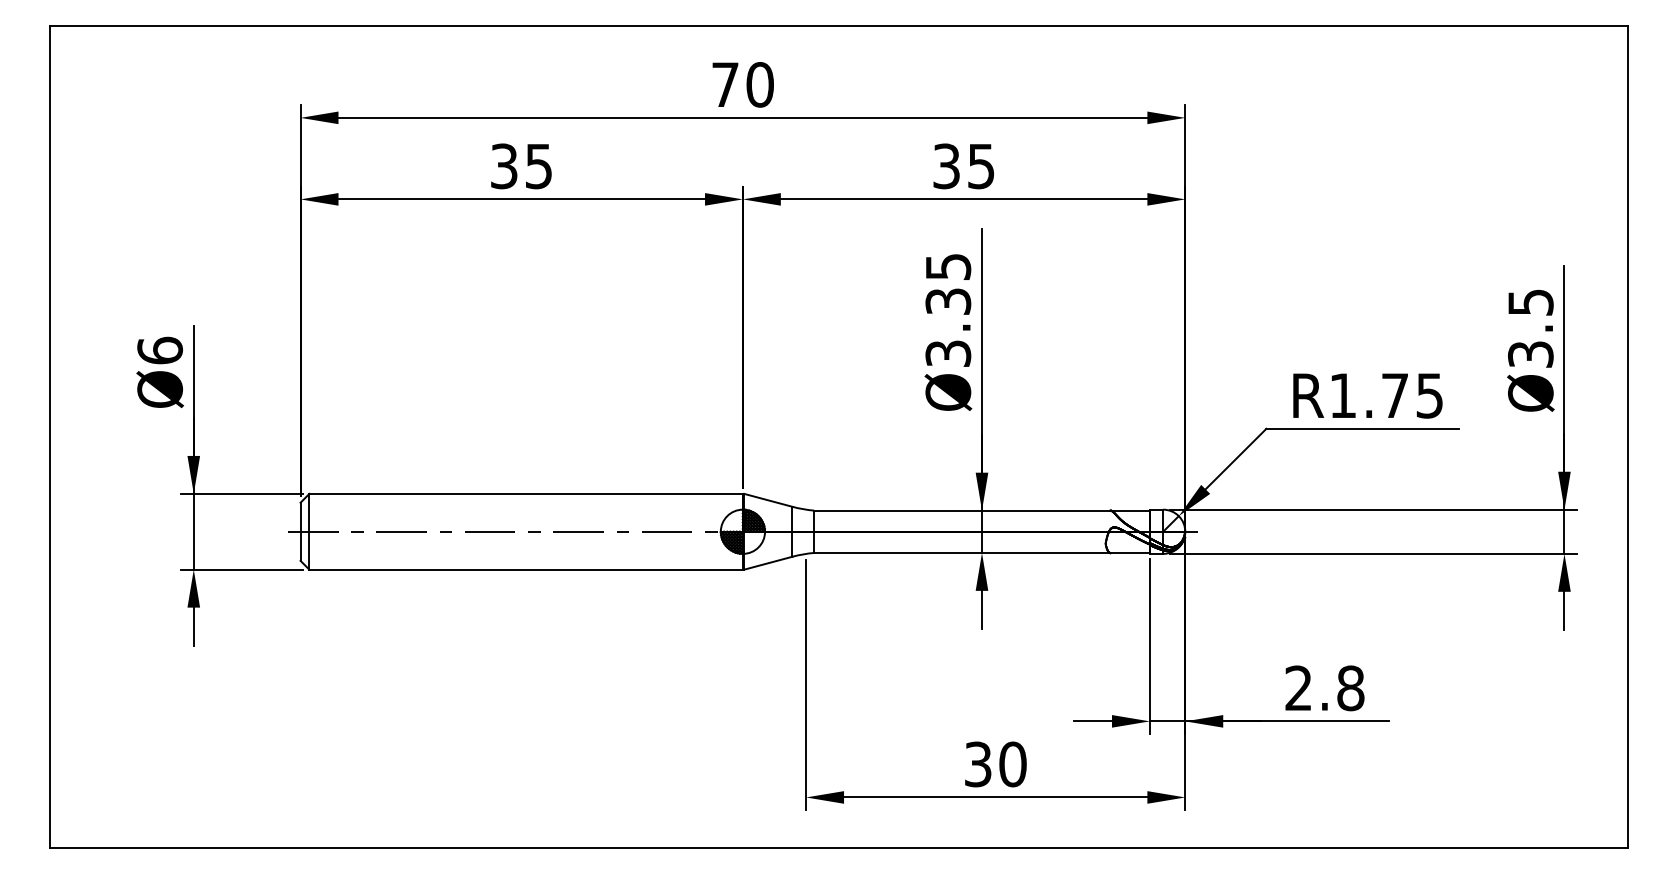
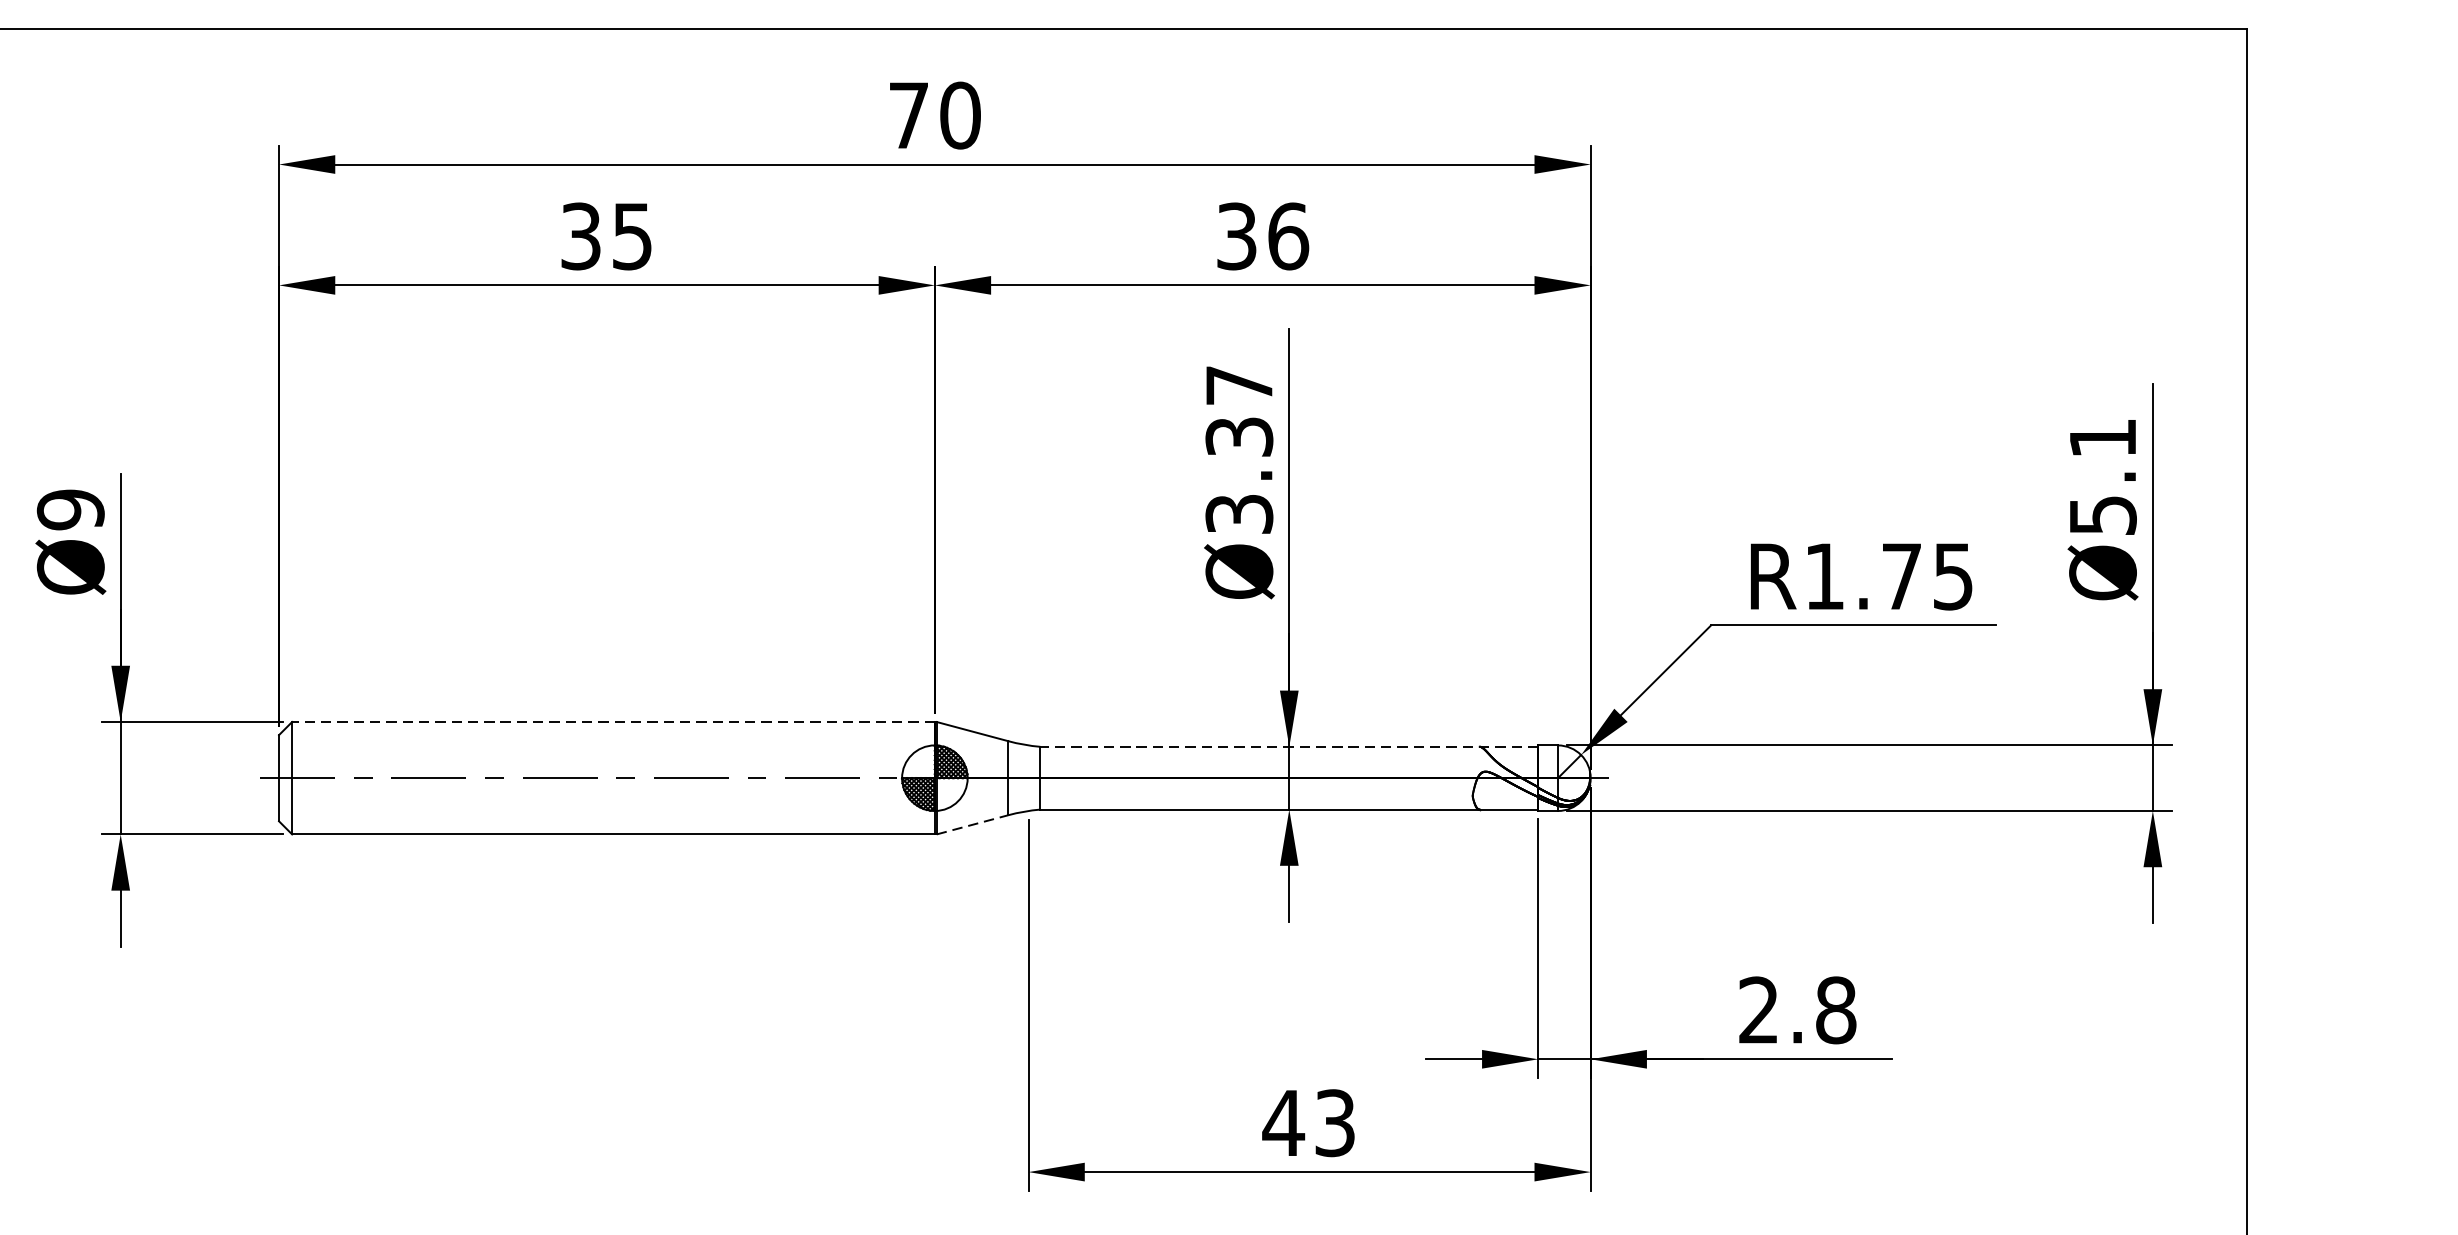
text: (981, 166) -> (1288, 236), 35 -> 36
text: (948, 266) -> (1239, 384), Ø3.35 -> Ø3.37
text: (1530, 328) -> (2102, 476), Ø3.5 -> Ø5.1
text: (160, 350) -> (71, 509), Ø6 -> Ø9
line: (526, 493) -> (613, 721), solid -> dashed
line: (981, 510) -> (1288, 746), solid -> dashed
line: (768, 563) -> (972, 825), solid -> dashed
text: (994, 764) -> (1307, 1123), 30 -> 43

